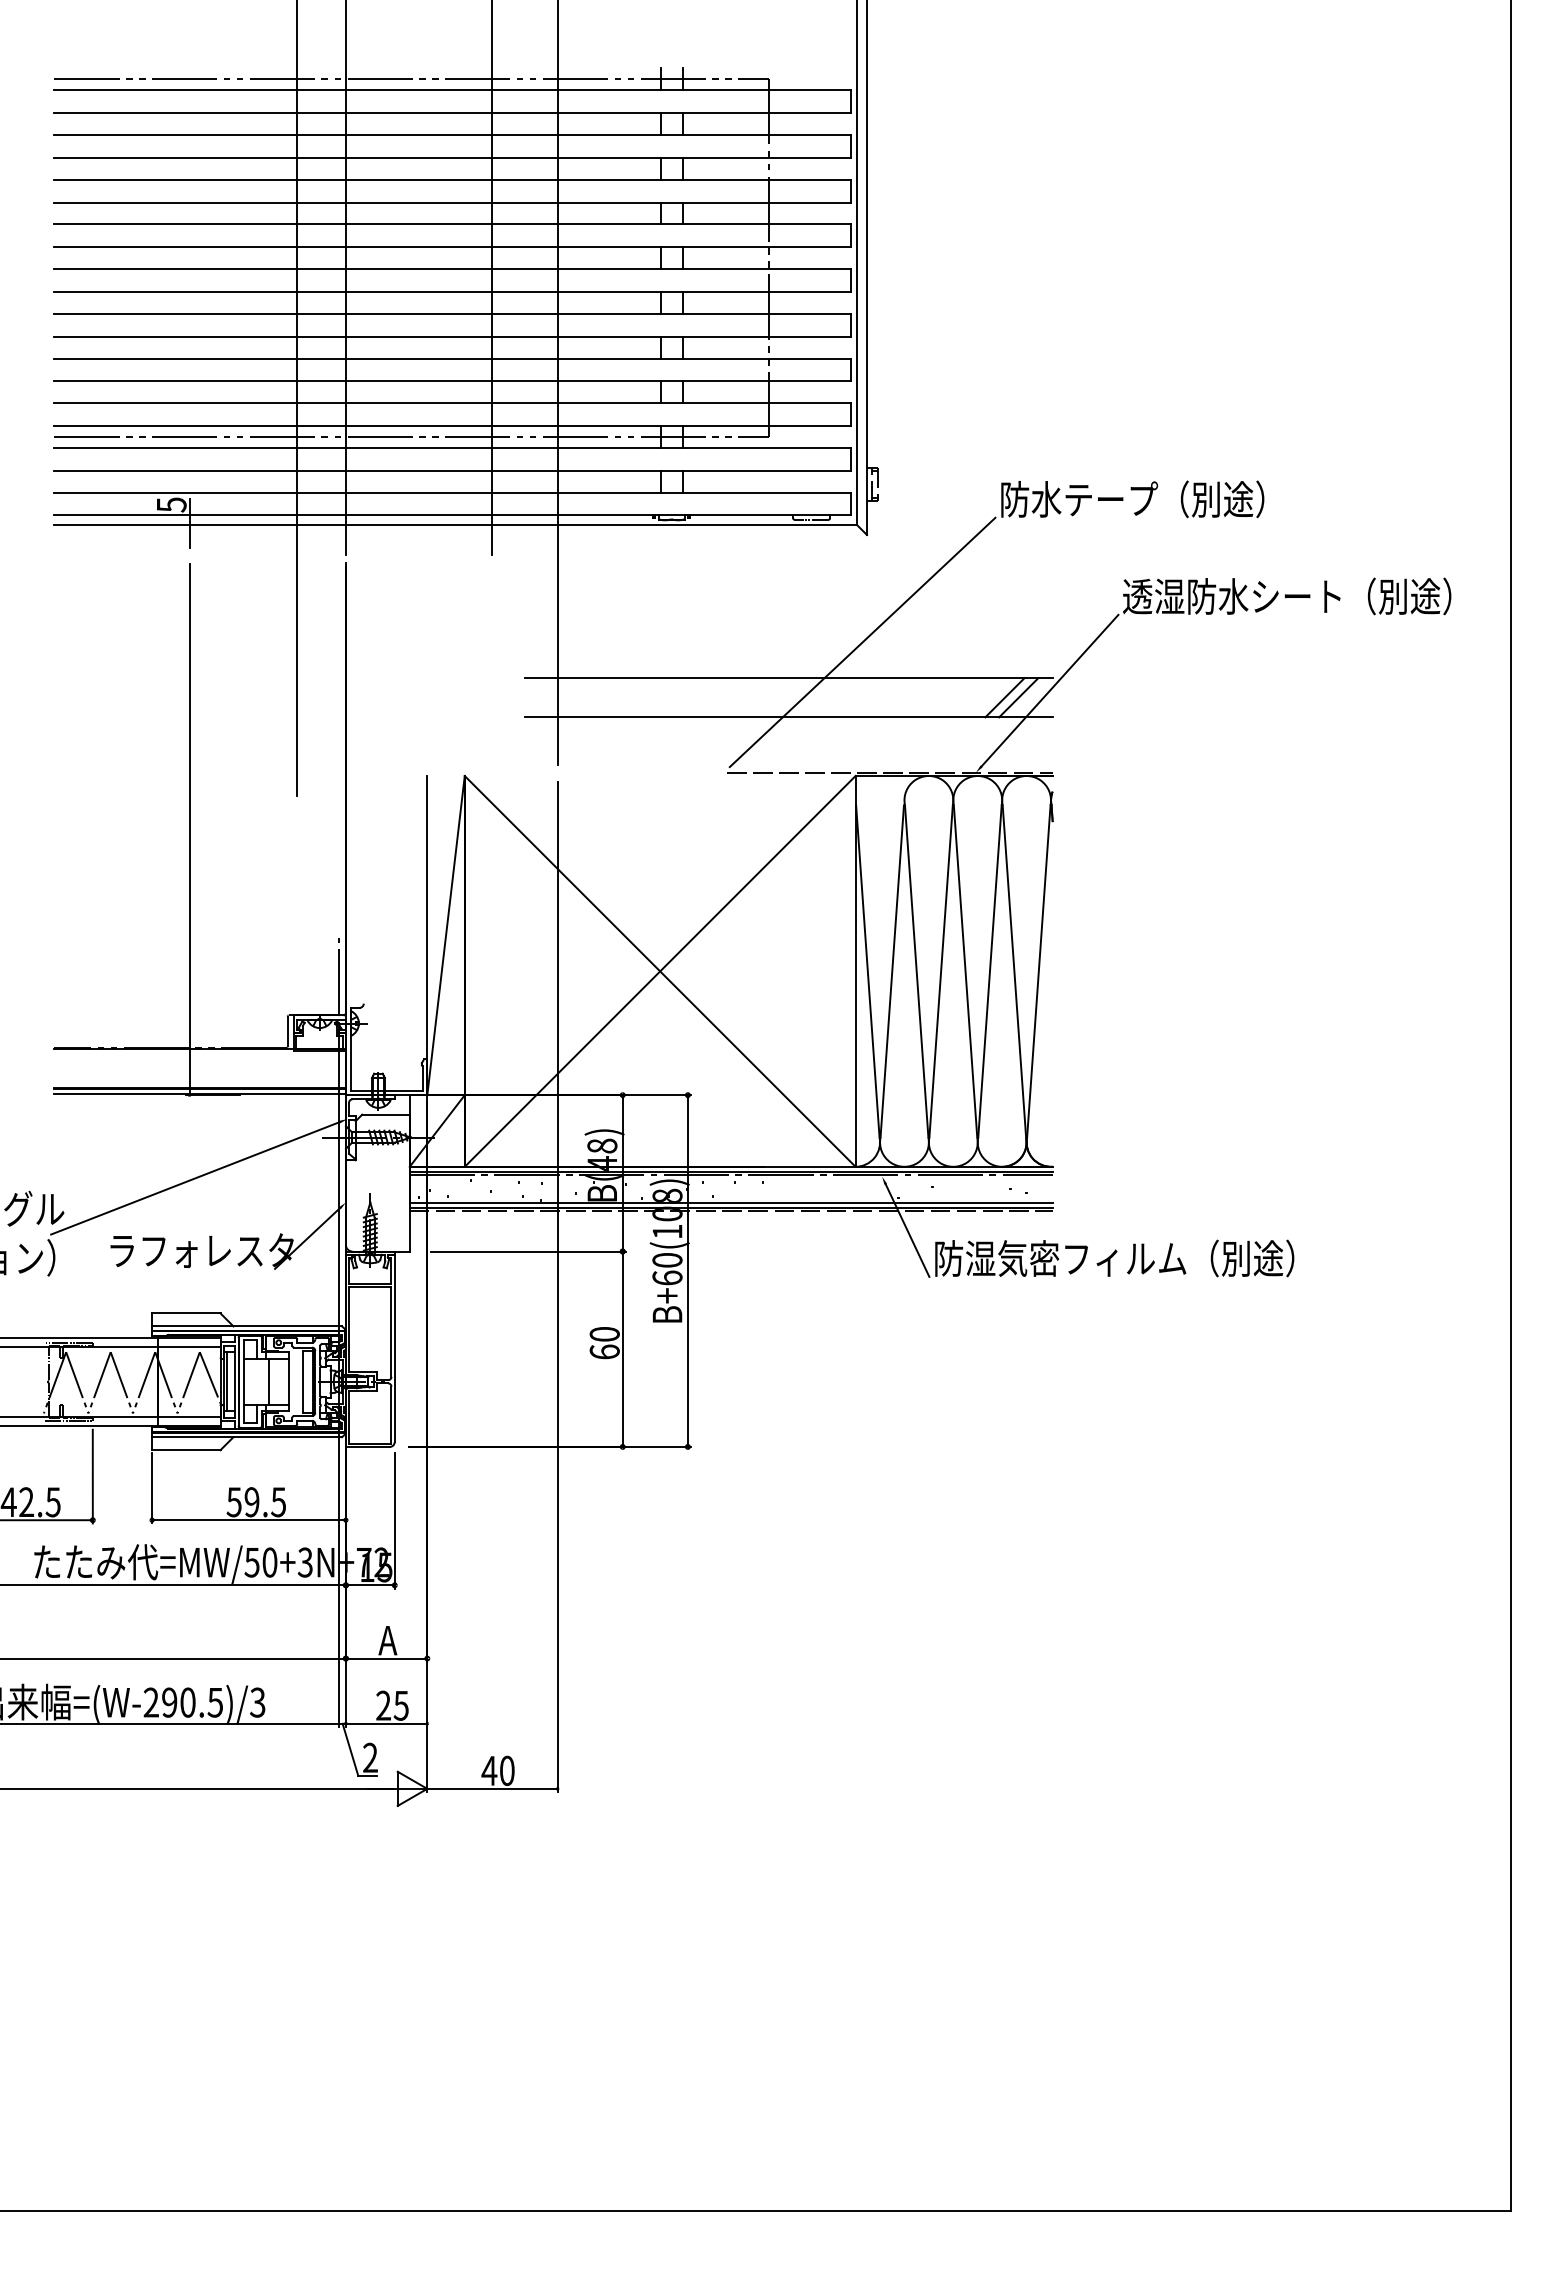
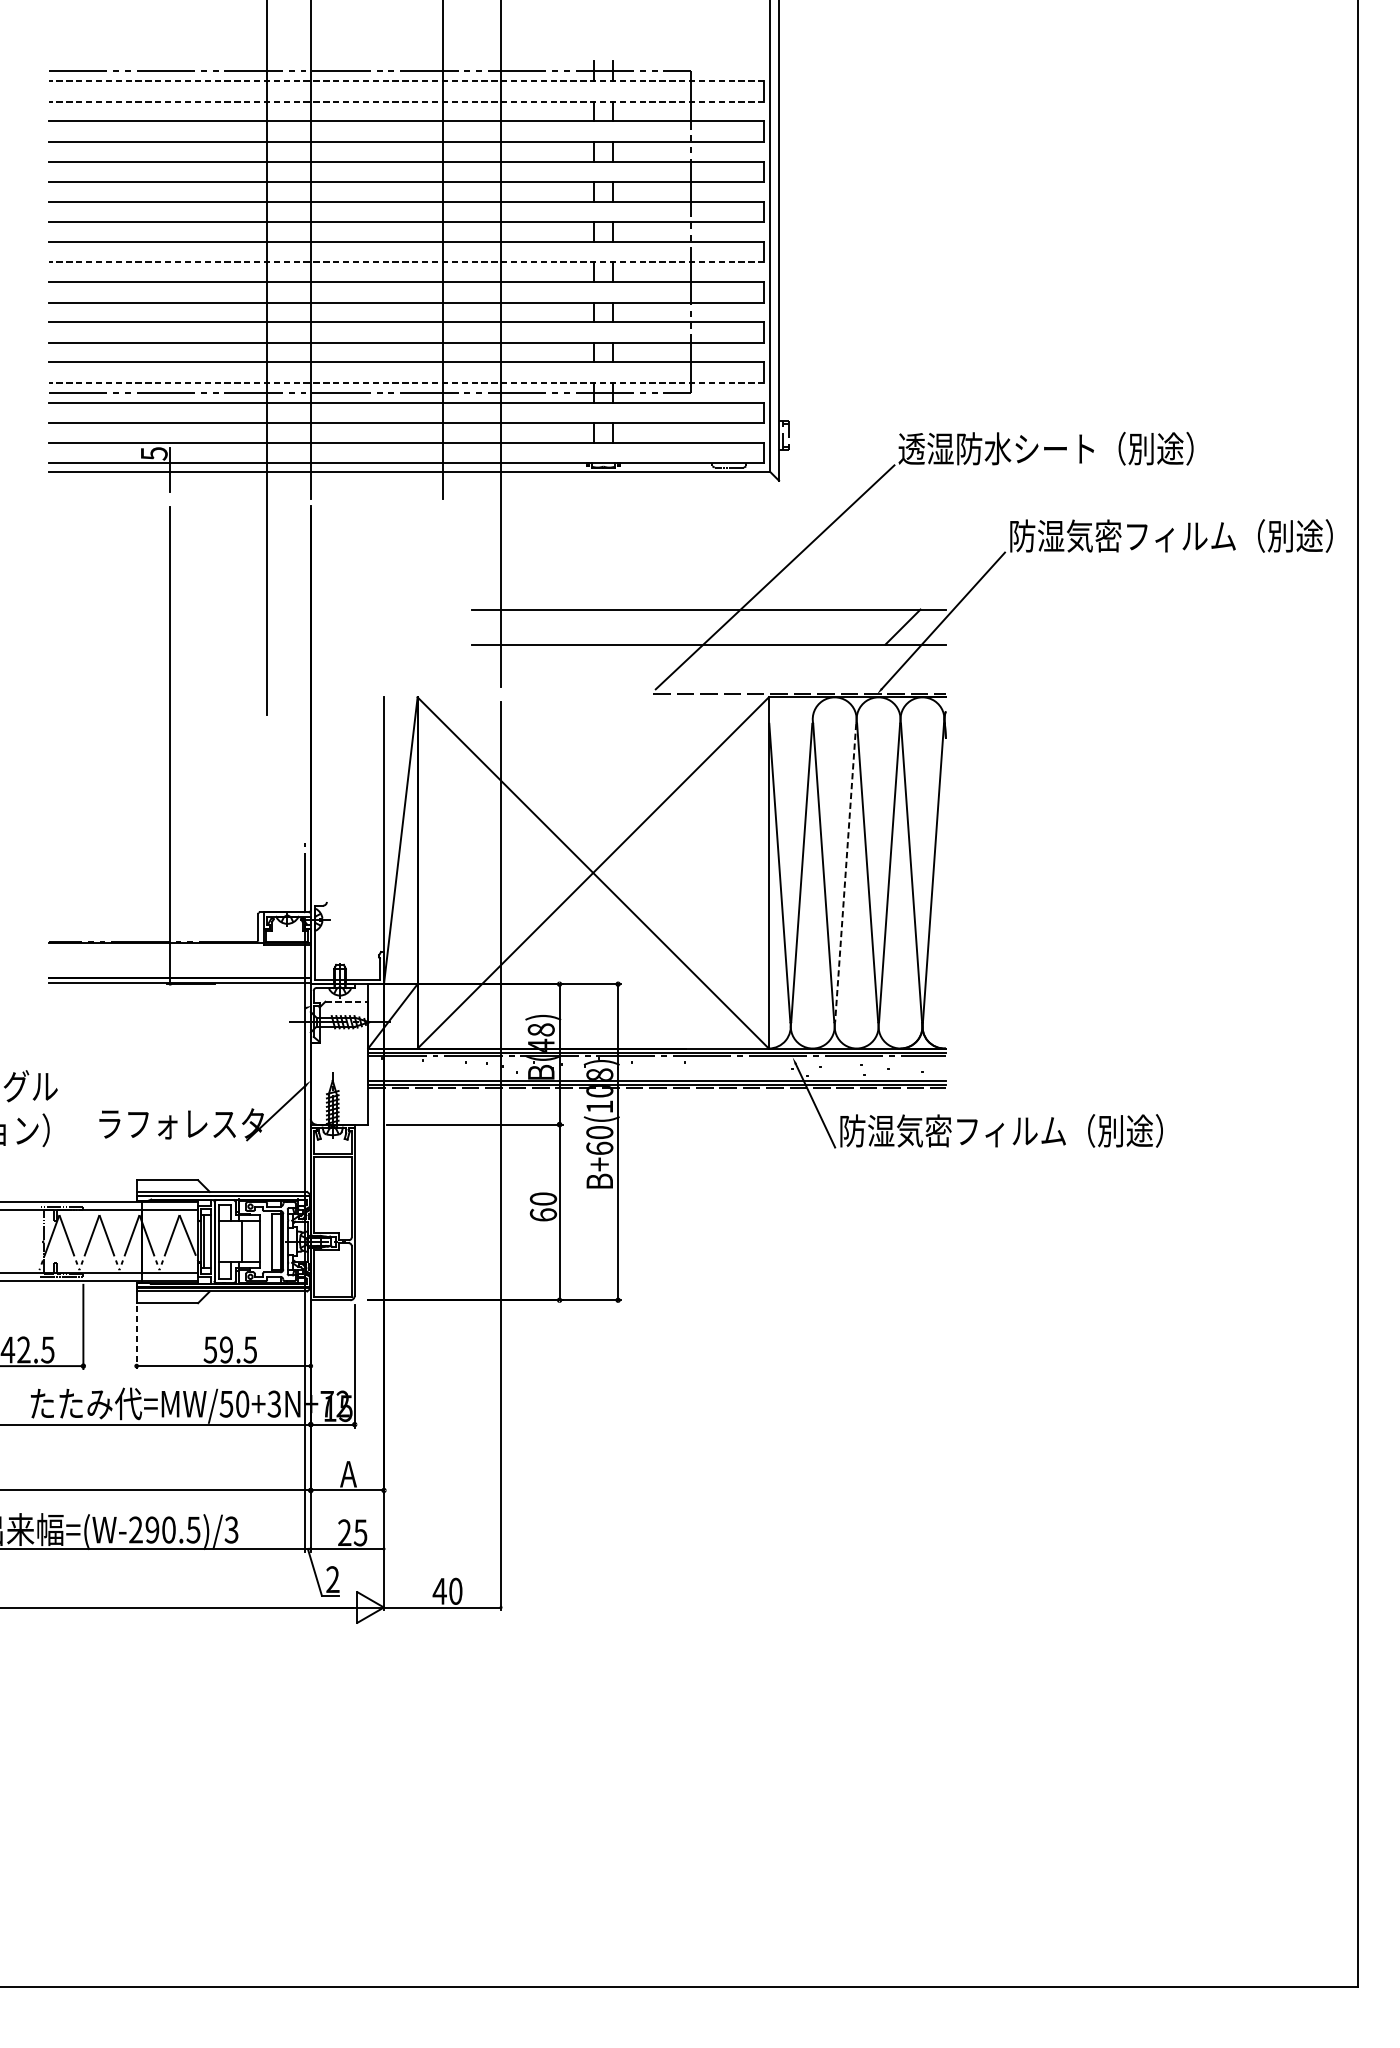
line: (452, 90) -> (406, 81), solid -> dashed
line: (452, 113) -> (406, 102), solid -> dashed
line: (452, 291) -> (406, 261), solid -> dashed
line: (452, 426) -> (406, 383), solid -> dashed
text: (1164, 499) -> (1046, 448), 防水テープ（別途） -> 透湿防水シート（別途）
text: (1303, 596) -> (1171, 536), 透湿防水シート（別途） -> 防湿気密フィルム（別途）
line: (1018, 697) -> (915, 626), removed
line: (941, 971) -> (846, 873), solid -> dashed
line: (385, 1114) -> (346, 1001), solid -> dashed
line: (195, 1178) -> (175, 1059), removed
line: (152, 1488) -> (137, 1337), solid -> dashed

